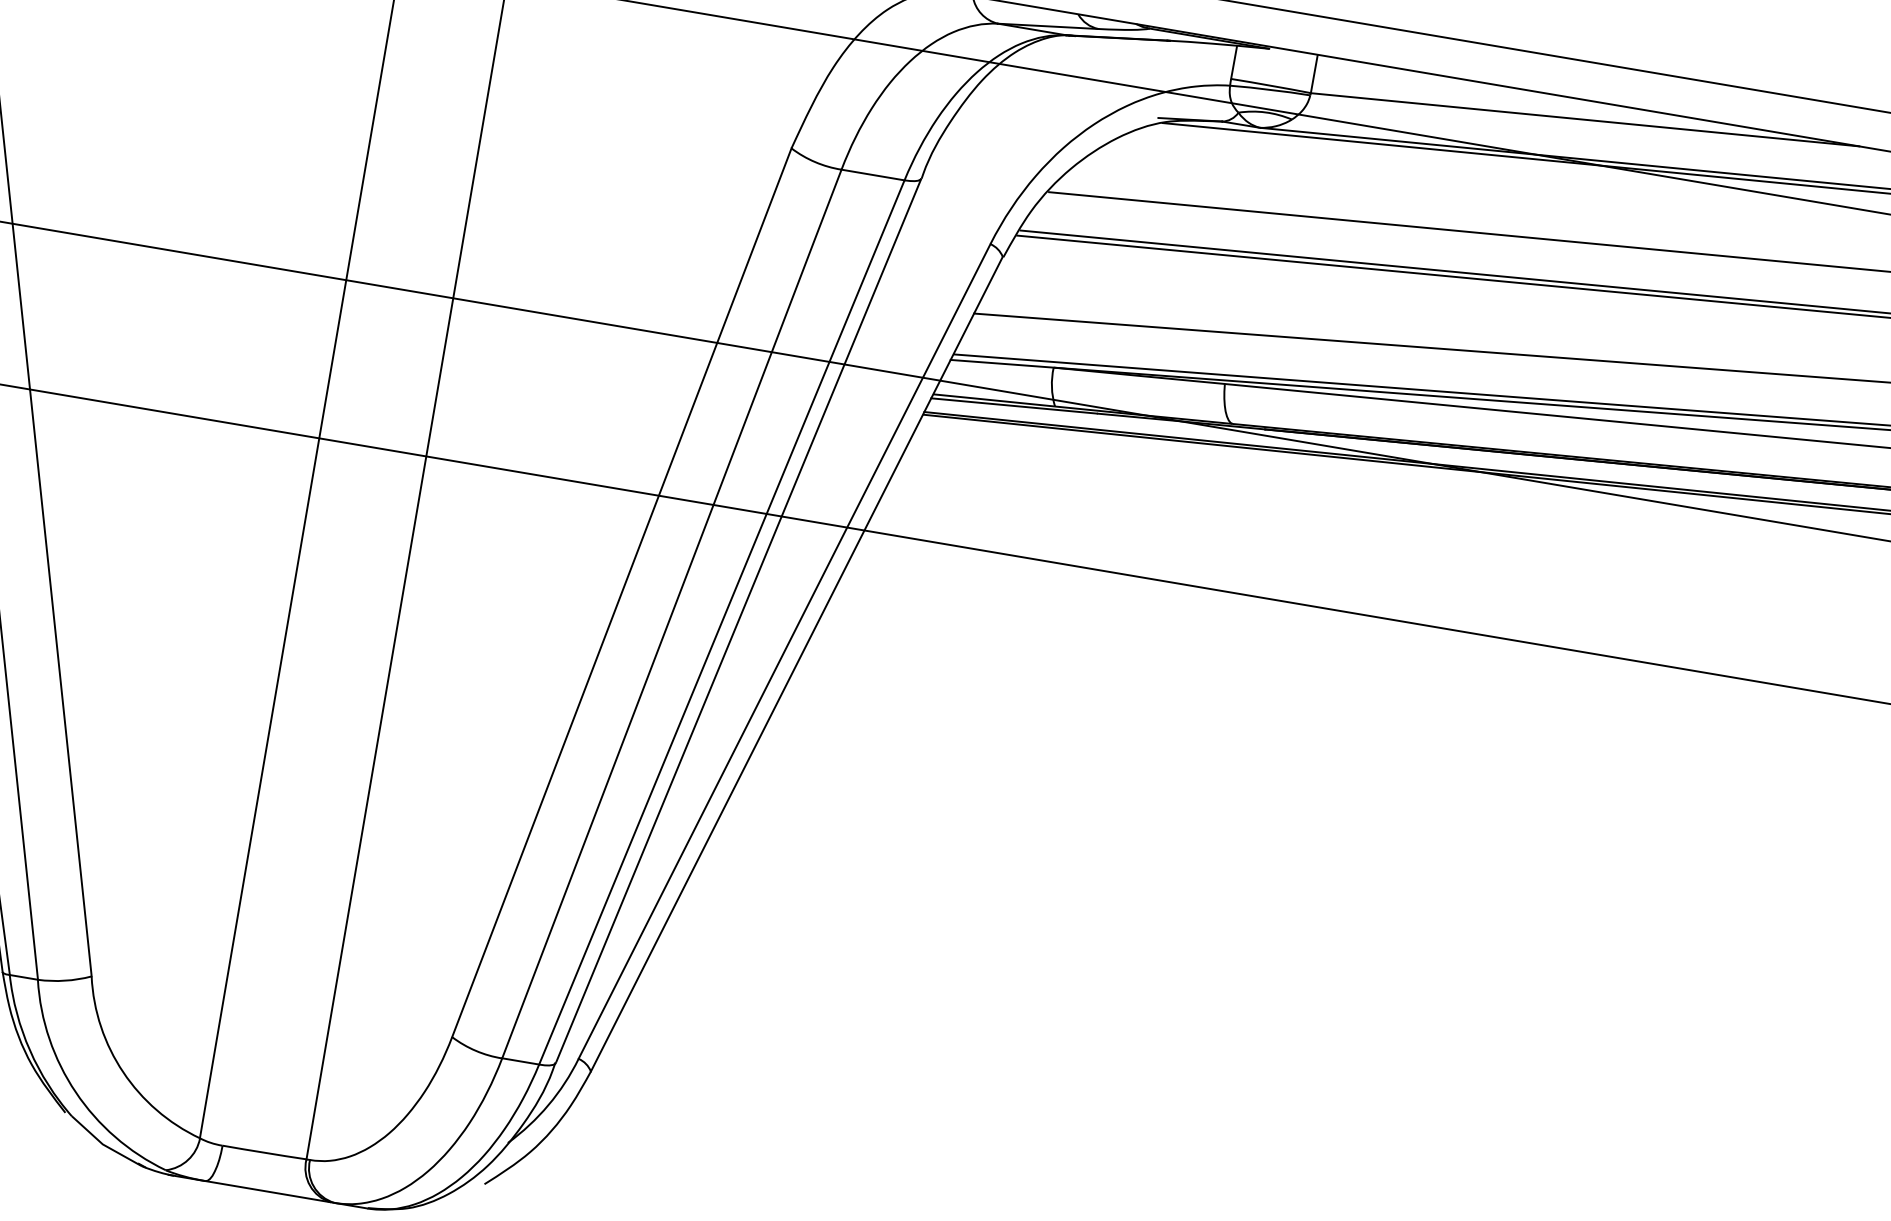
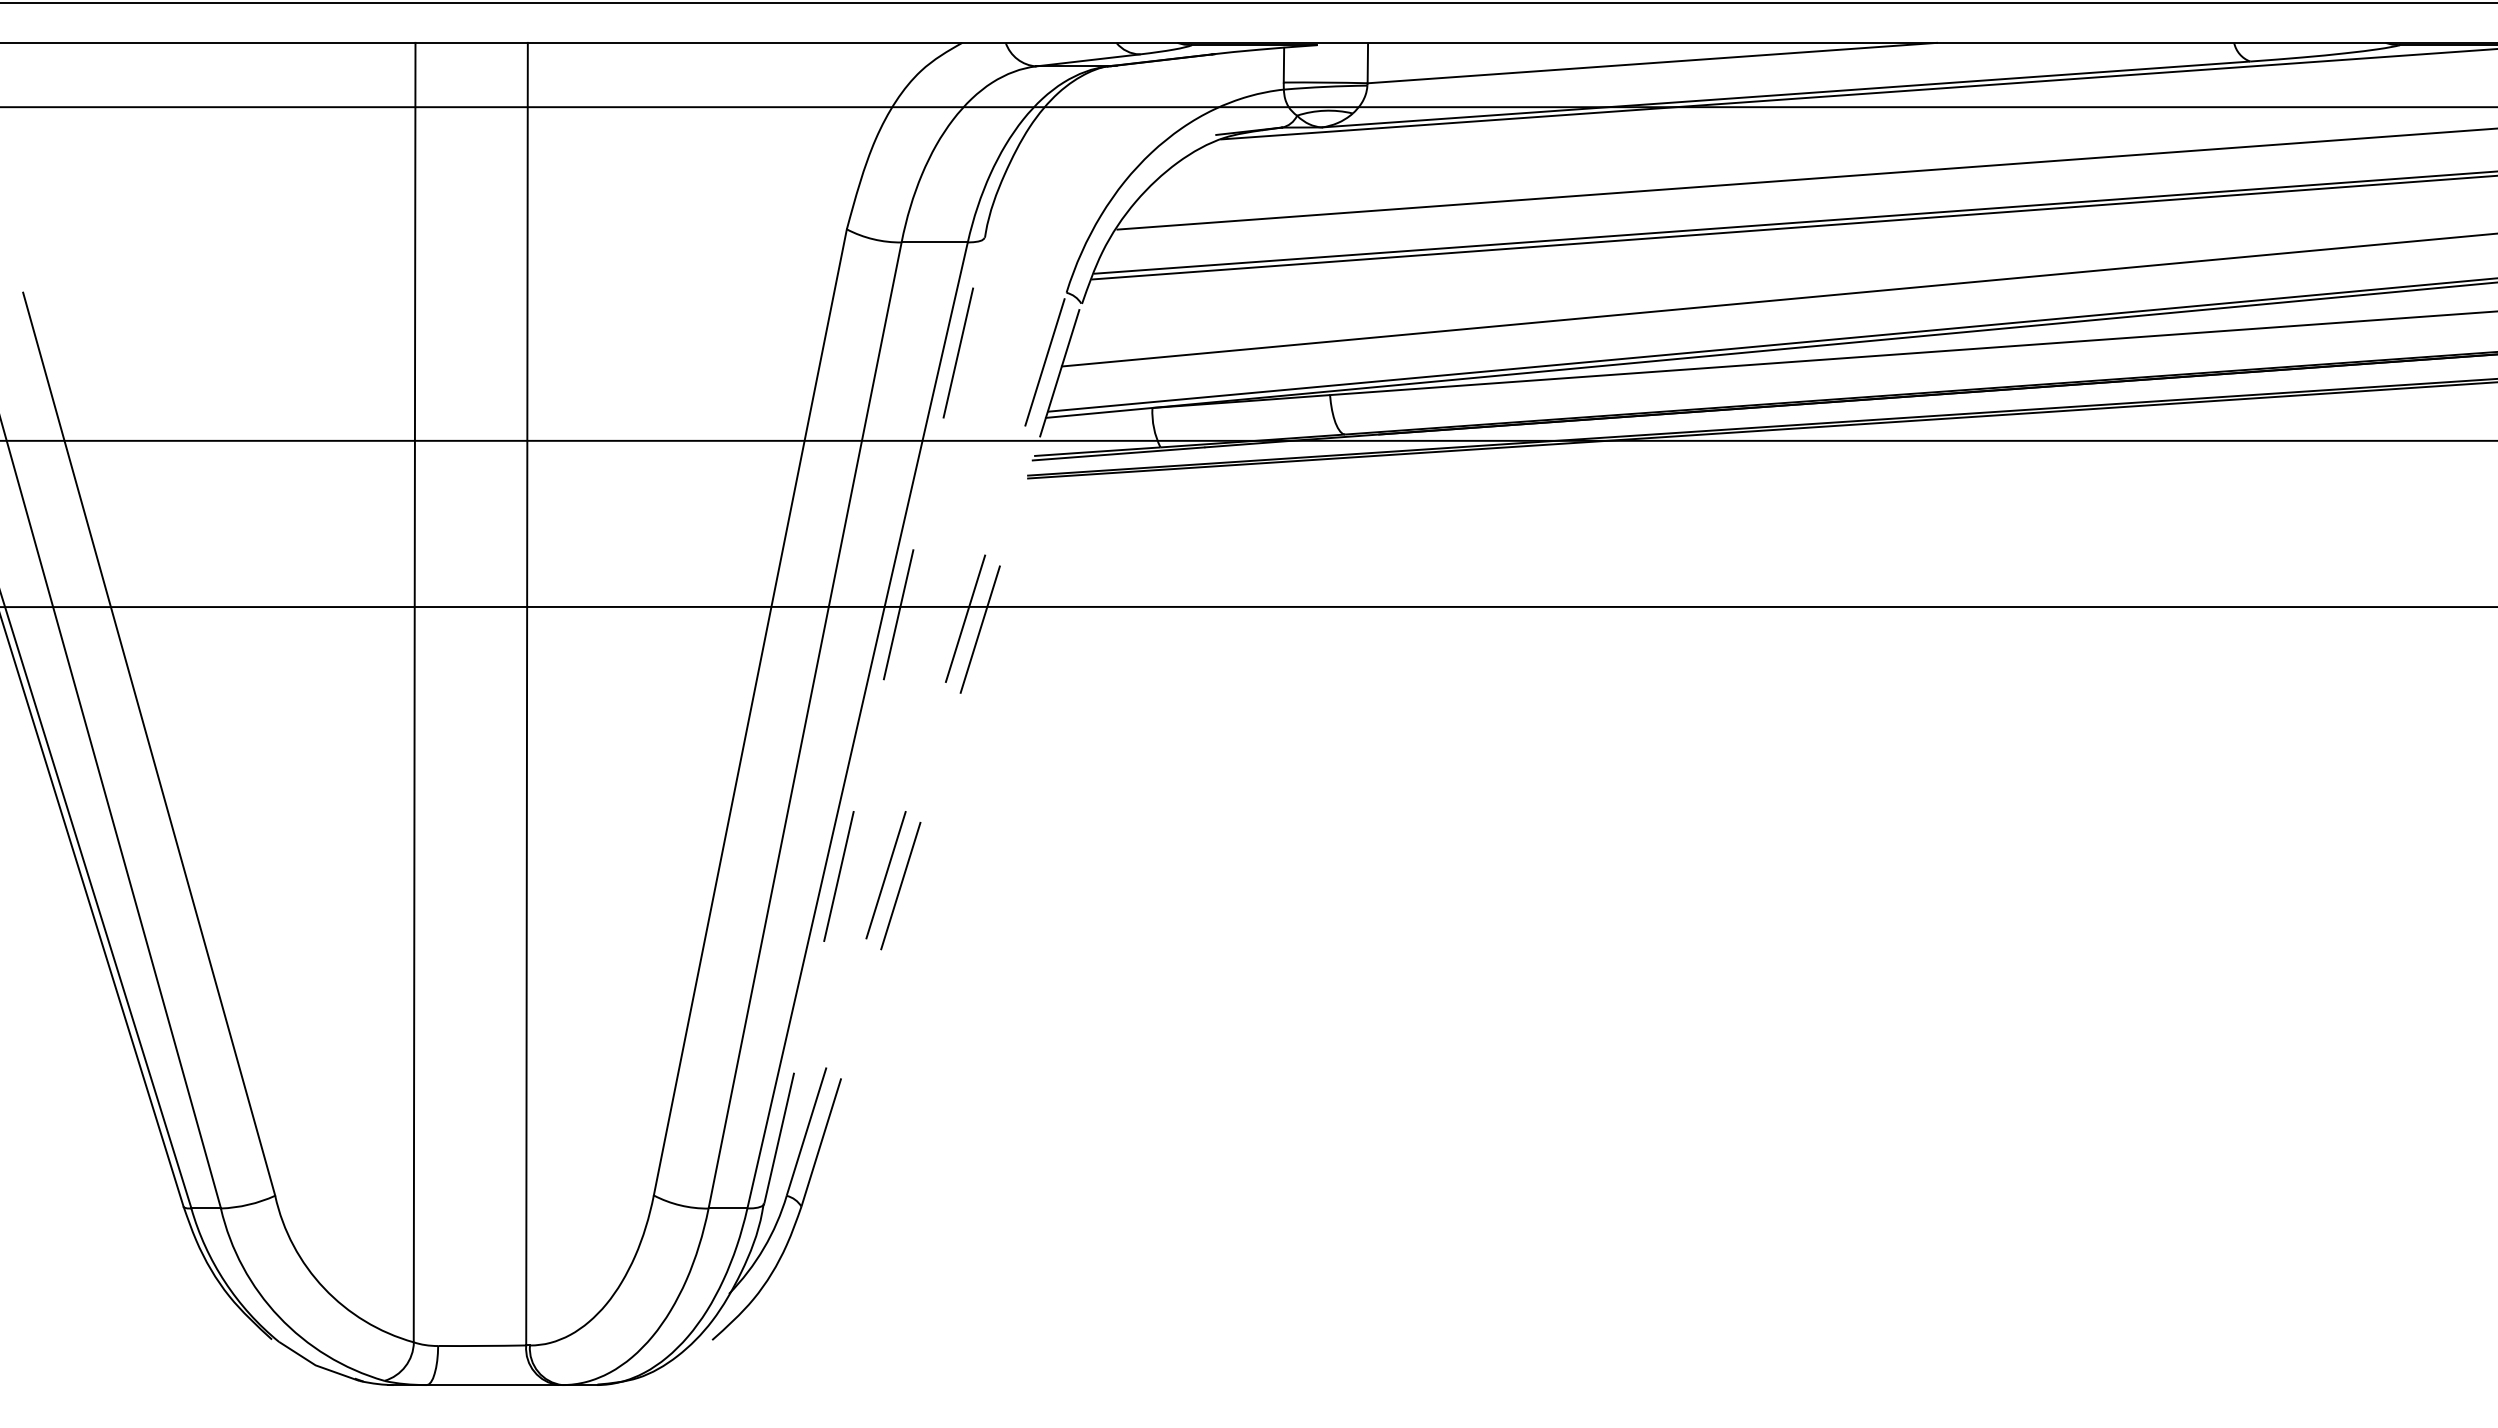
line: (738, 619) -> (874, 719), solid -> dashed
line: (784, 651) -> (926, 744), solid -> dashed
line: (796, 664) -> (941, 755), solid -> dashed

